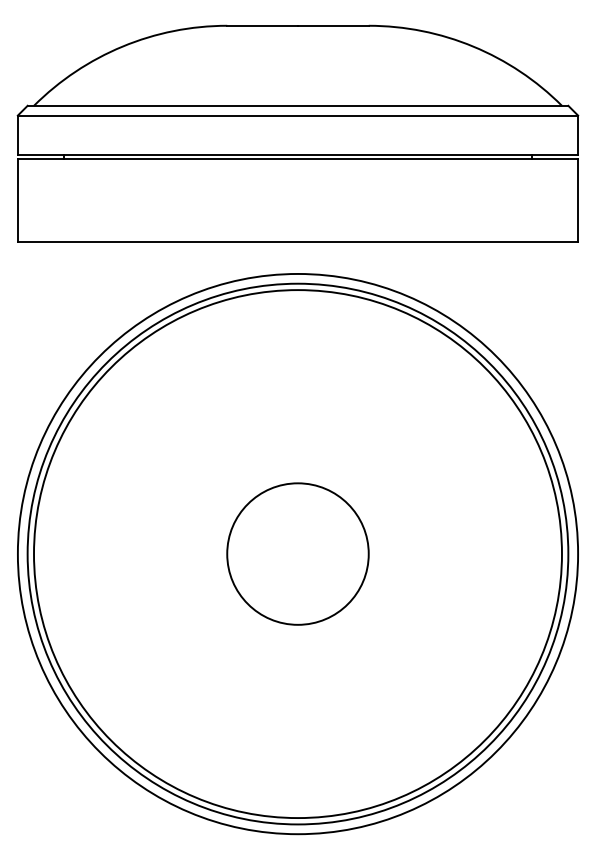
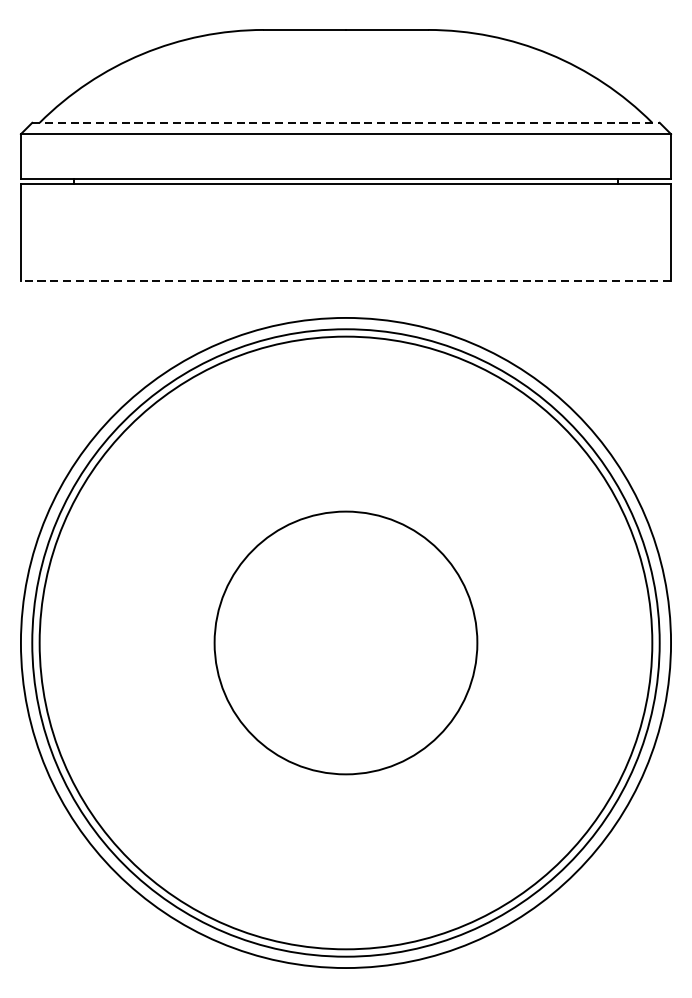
line: (298, 105) -> (346, 122), solid -> dashed
line: (297, 242) -> (345, 281), solid -> dashed
circle: (297, 553) -> (345, 642), size x1.6

